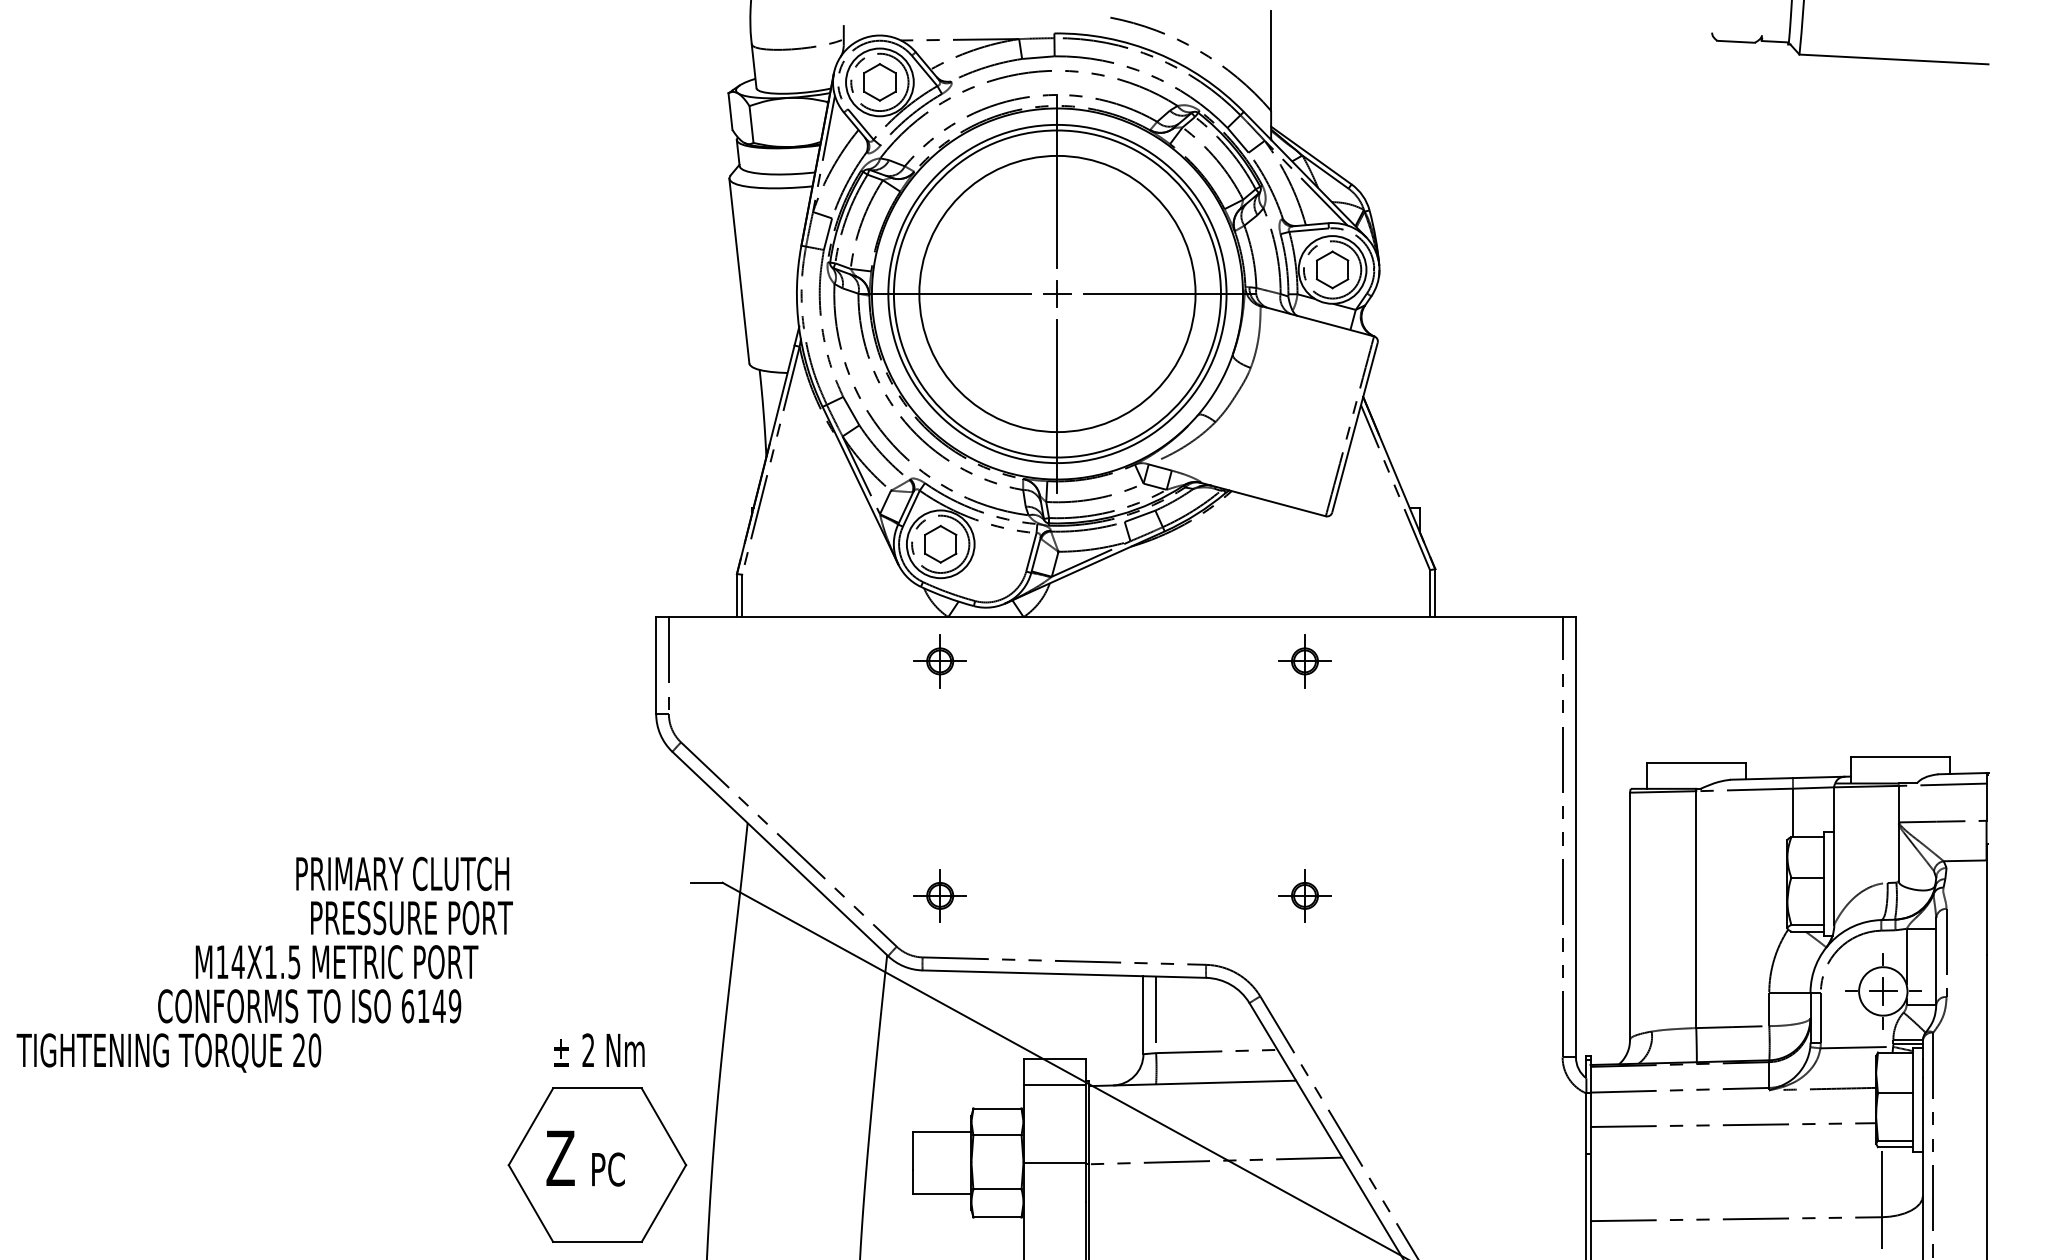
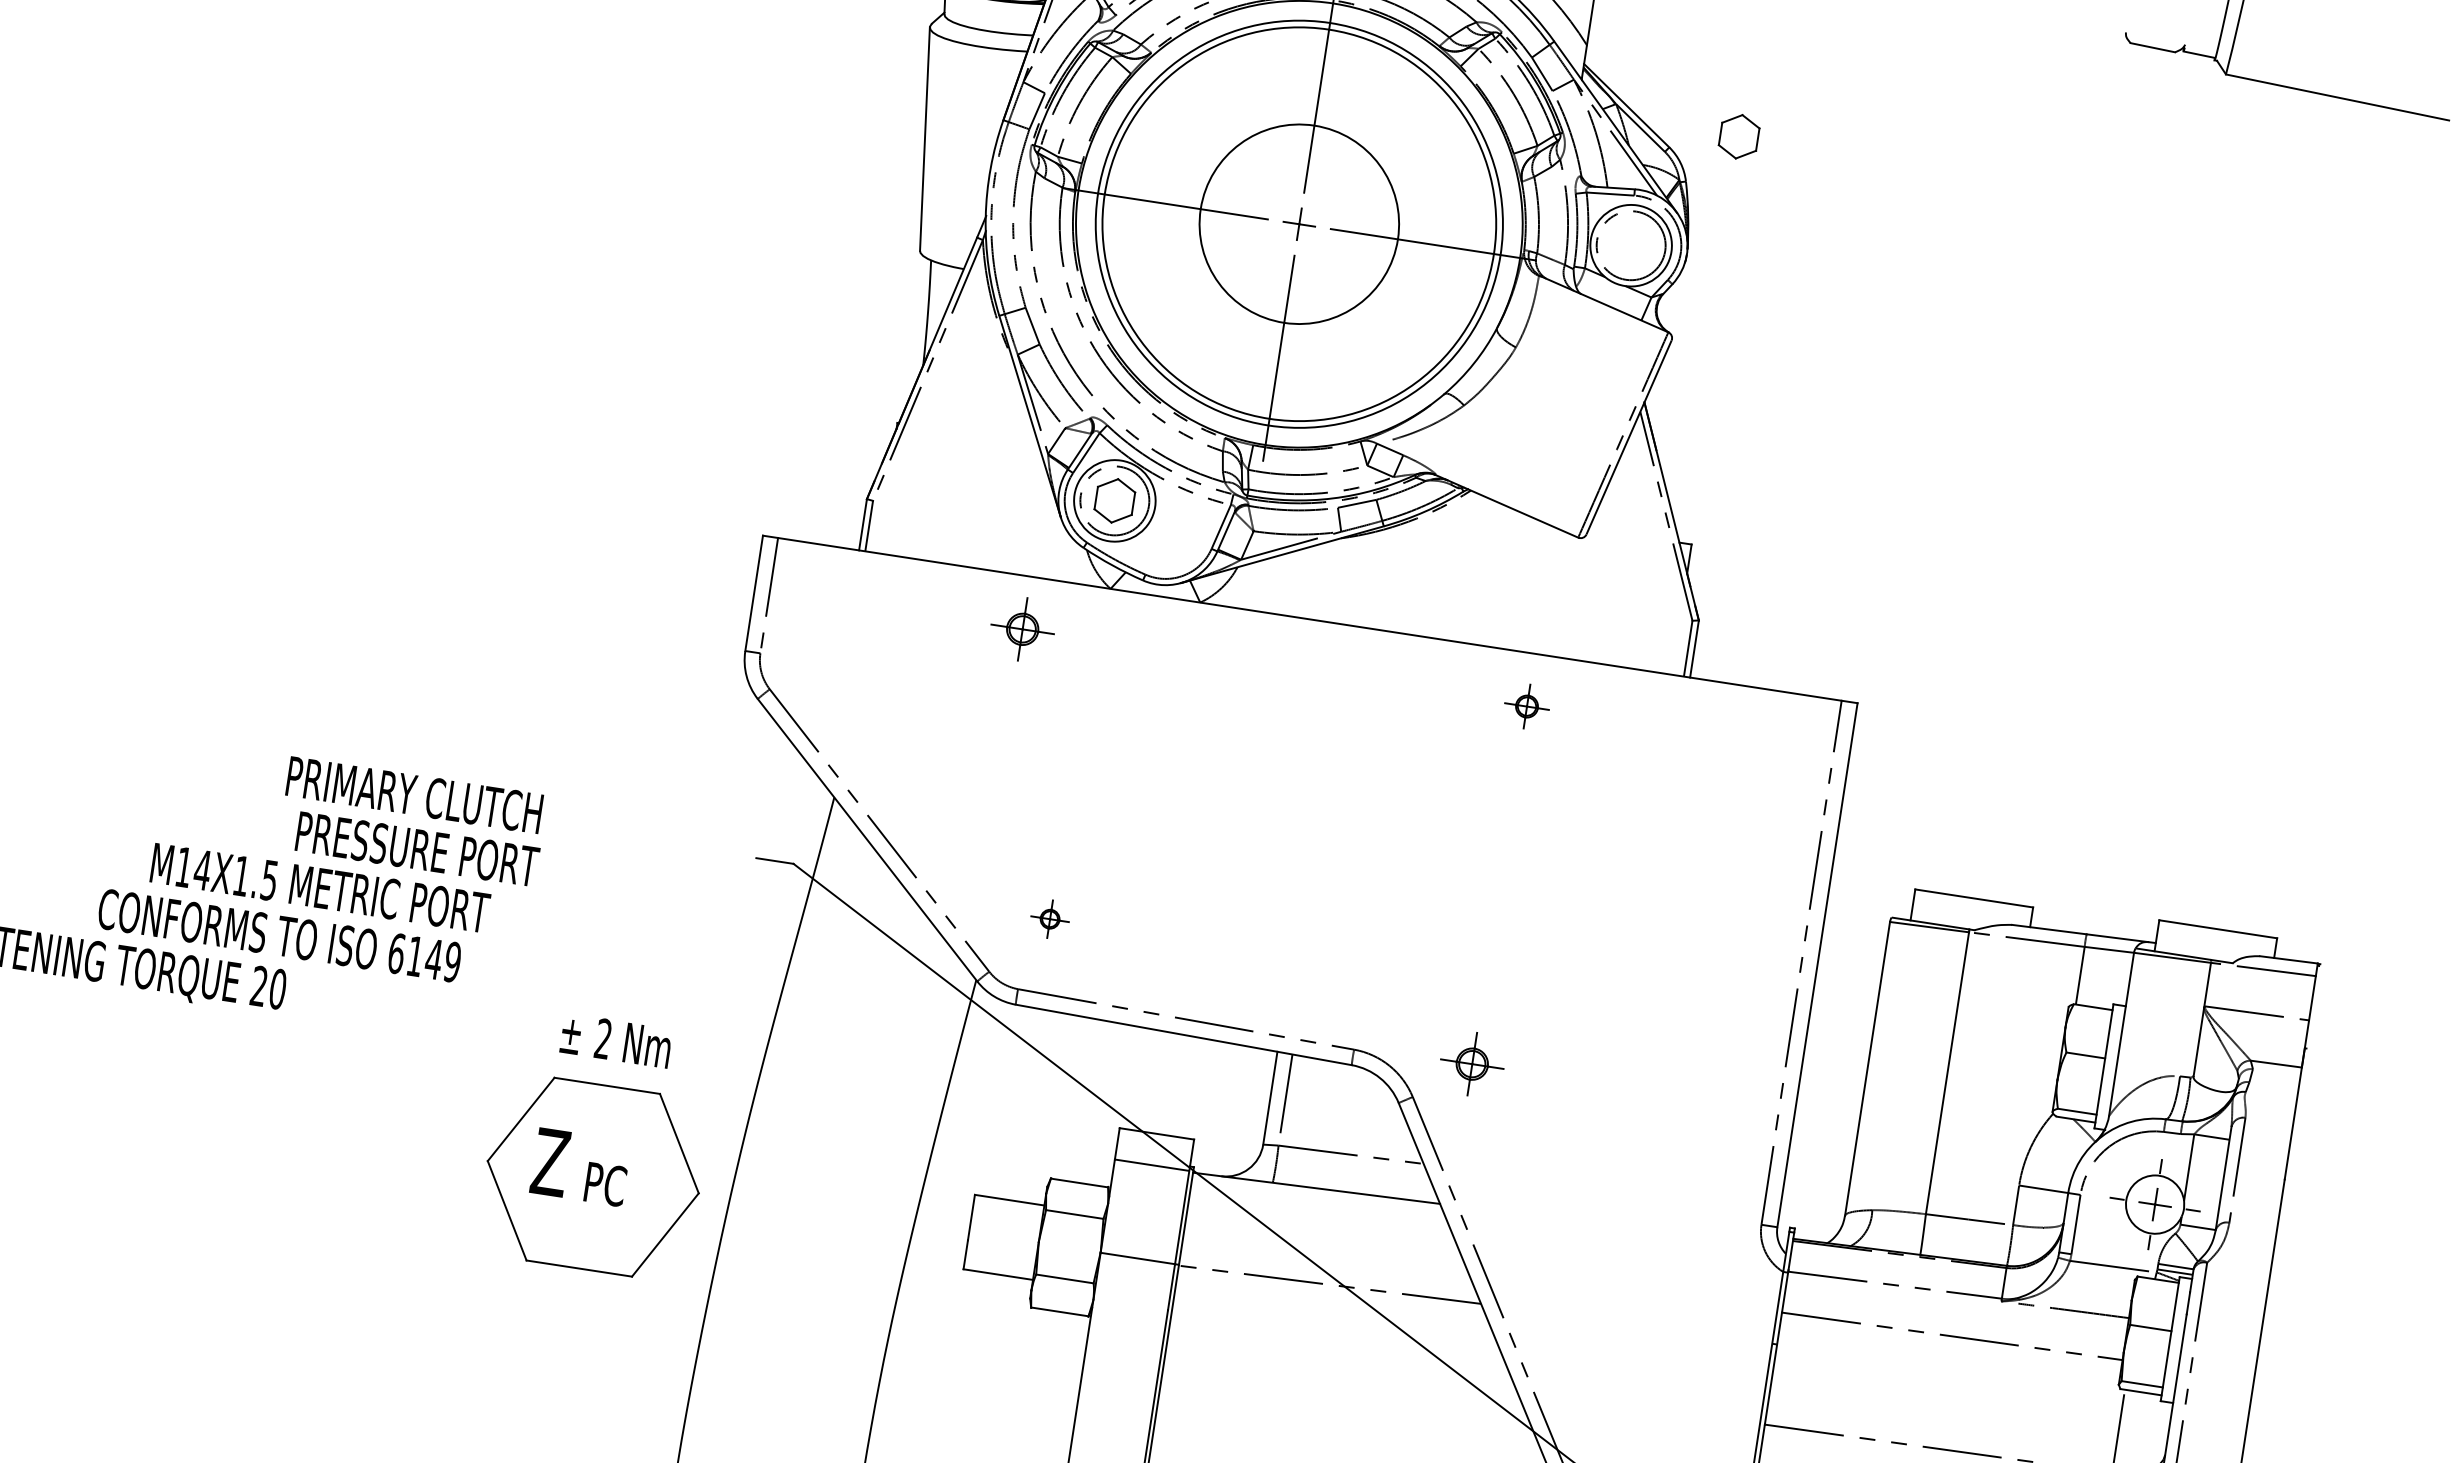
part: (1332, 269) -> (1739, 136), moved
circle: (1057, 293) -> (1299, 223), size x0.6
part: (939, 661) -> (1021, 629), moved
part: (1304, 661) -> (1526, 706), size x0.7
part: (939, 895) -> (1049, 918), size x0.6
part: (1304, 895) -> (1471, 1063), moved

